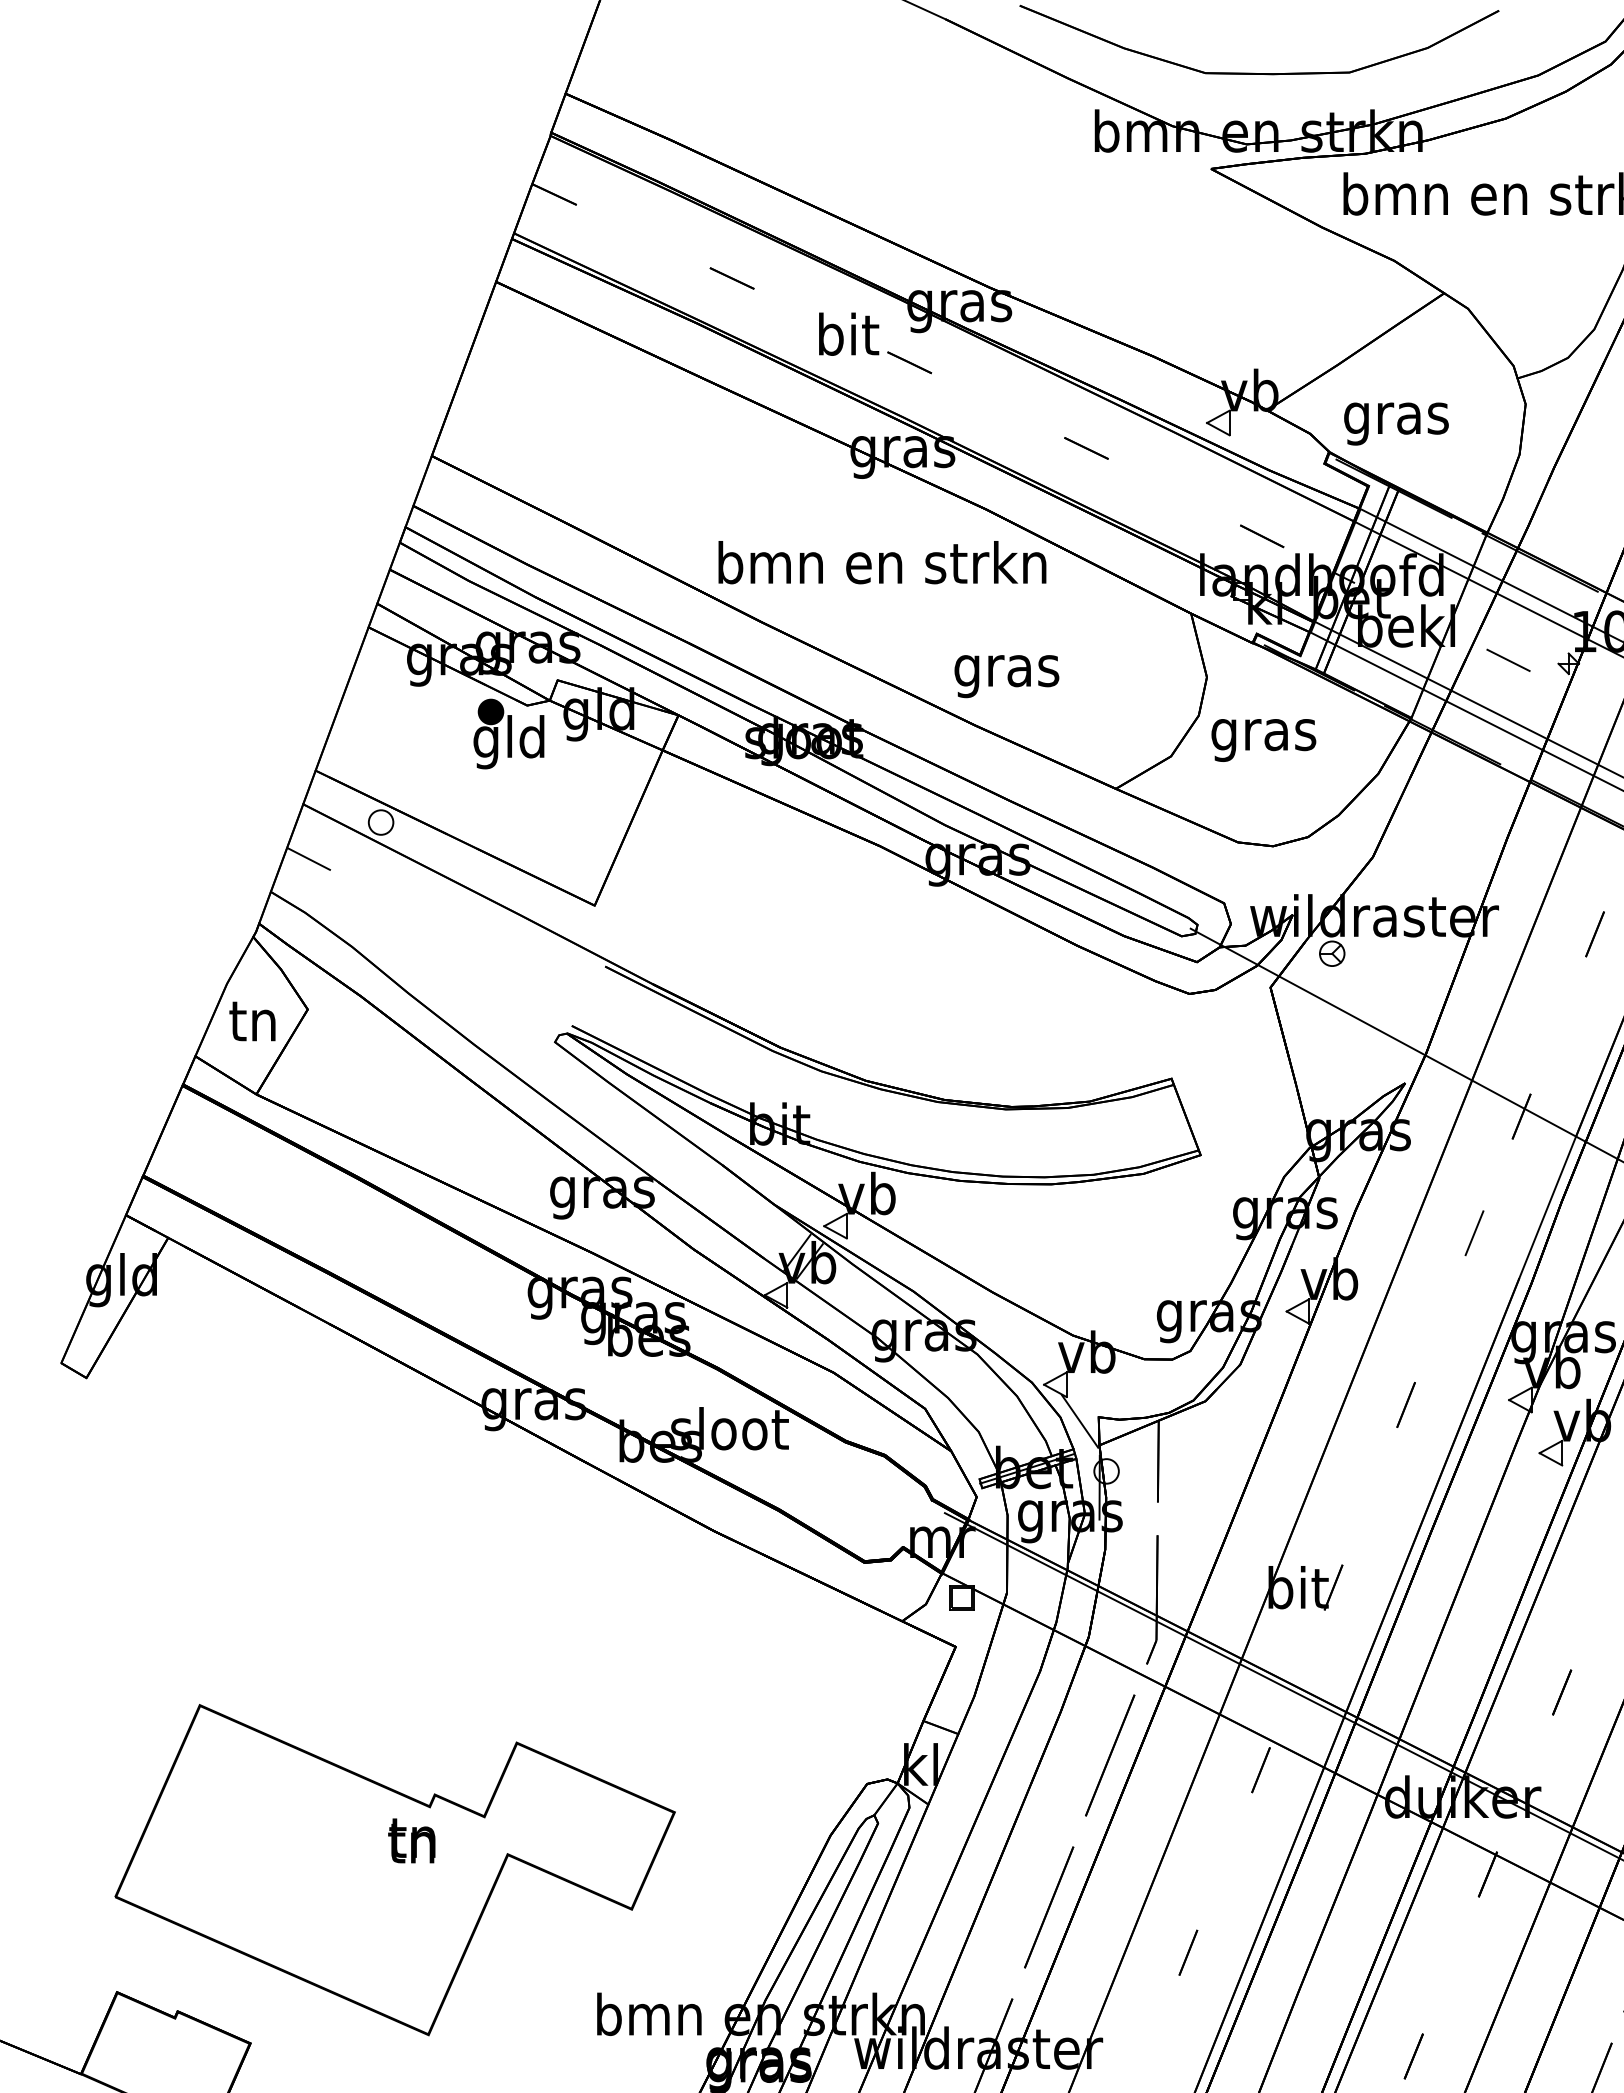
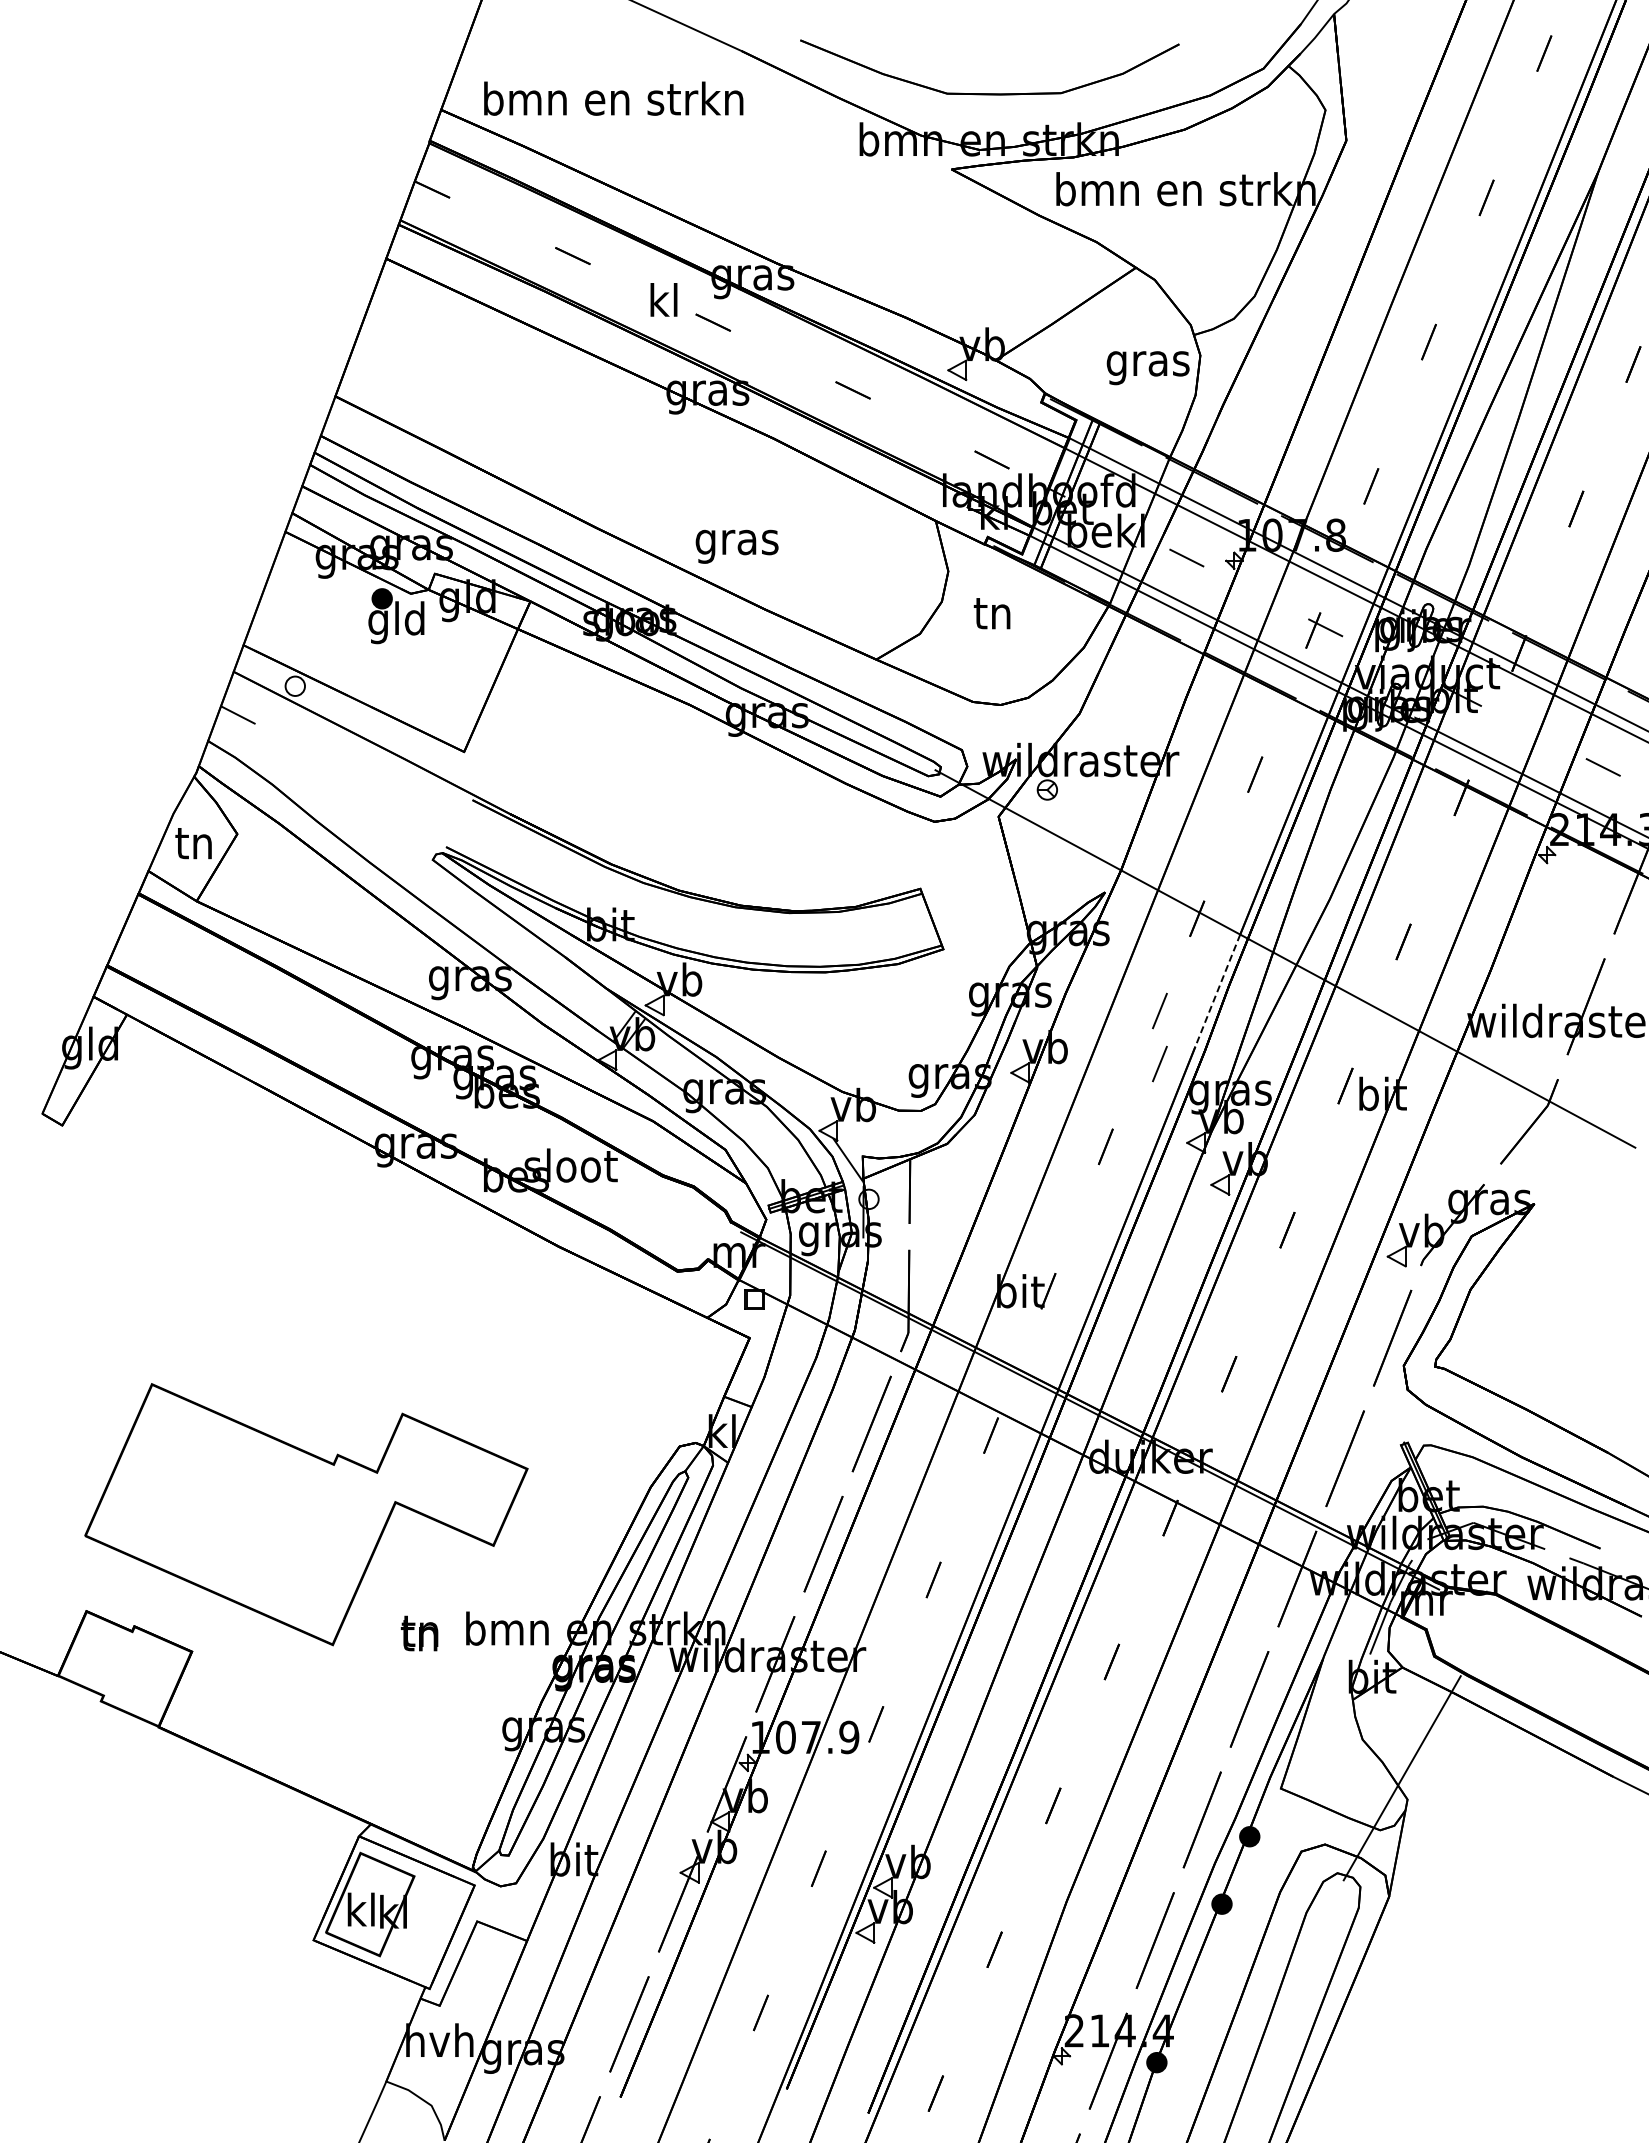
text: (849, 334) -> (665, 300), bit -> kl
text: (1395, 424) -> (1147, 368), moved
text: (882, 562) -> (613, 98), moved
text: (1006, 676) -> (736, 546), moved
text: (1264, 736) -> (993, 618), gras -> tn
line: (1547, 1208) -> (1217, 991), solid -> dashed
line: (1473, 1299) -> (1159, 1063), added
text: (411, 1840) -> (419, 1633), moved

